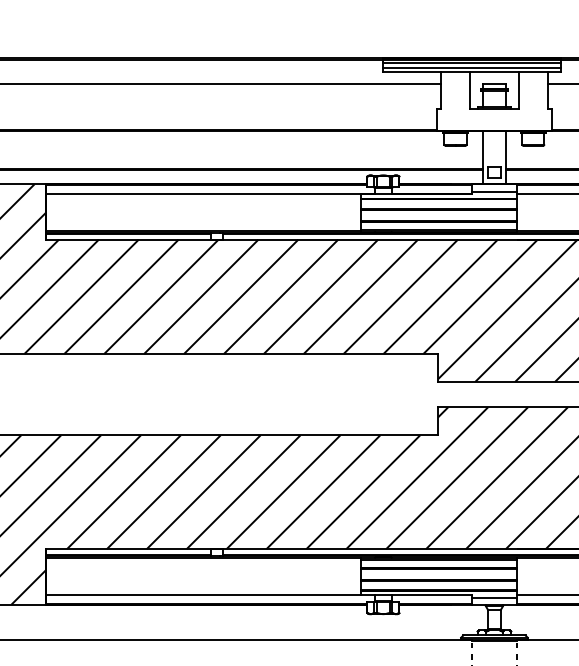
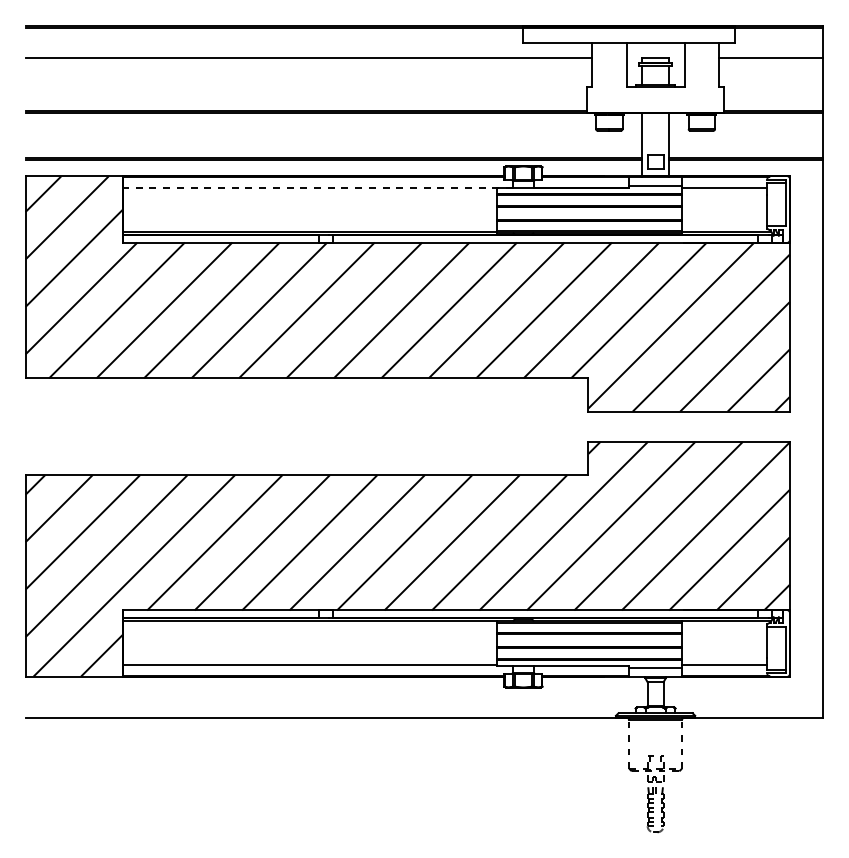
line: (471, 63) -> (628, 32), removed
line: (471, 67) -> (628, 37), removed
line: (210, 193) -> (317, 187), solid -> dashed

